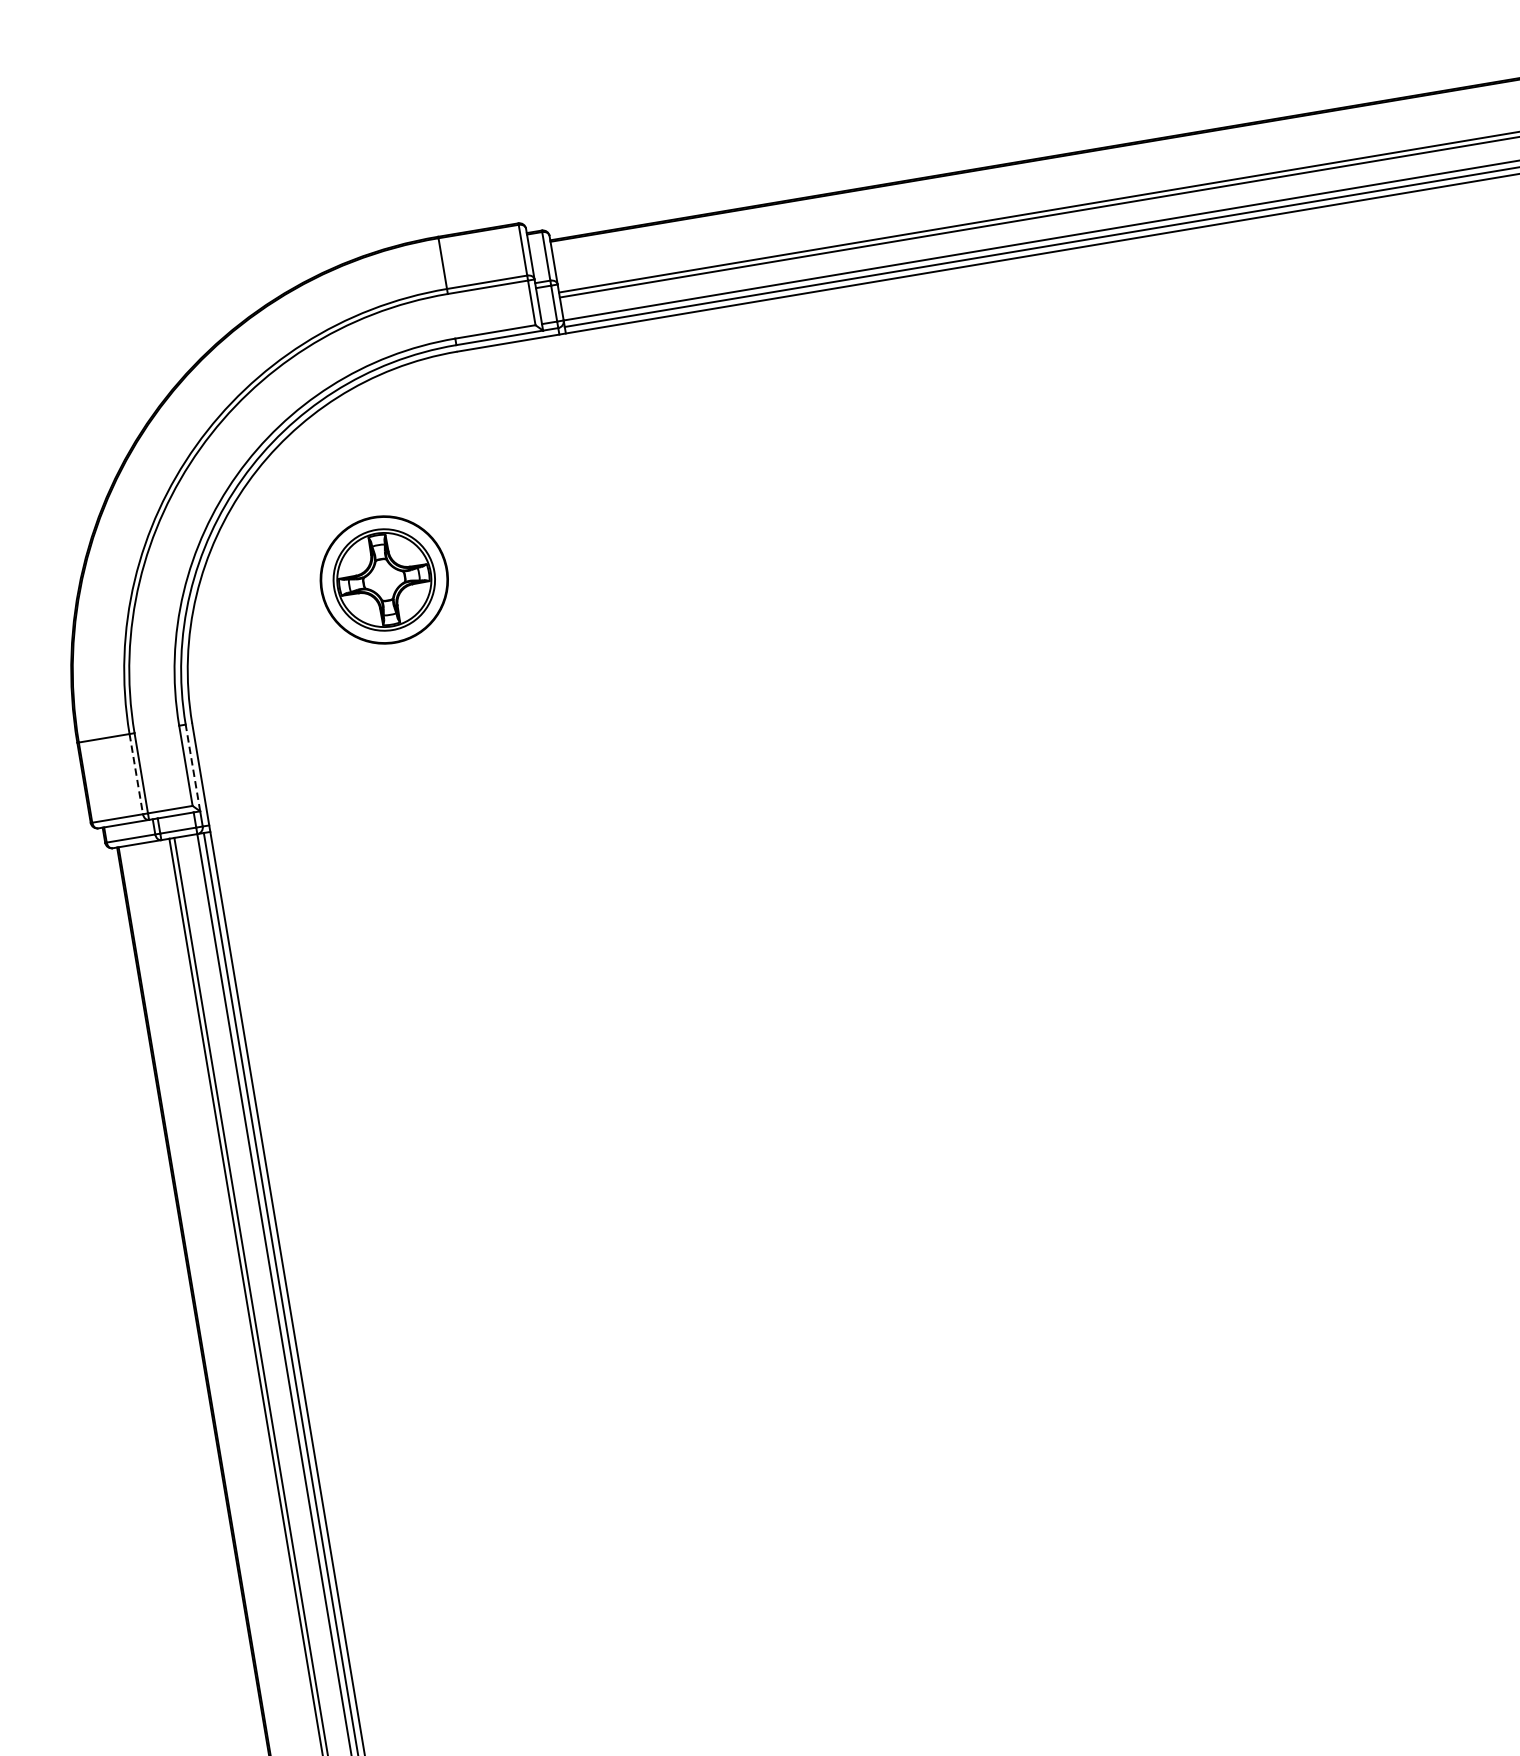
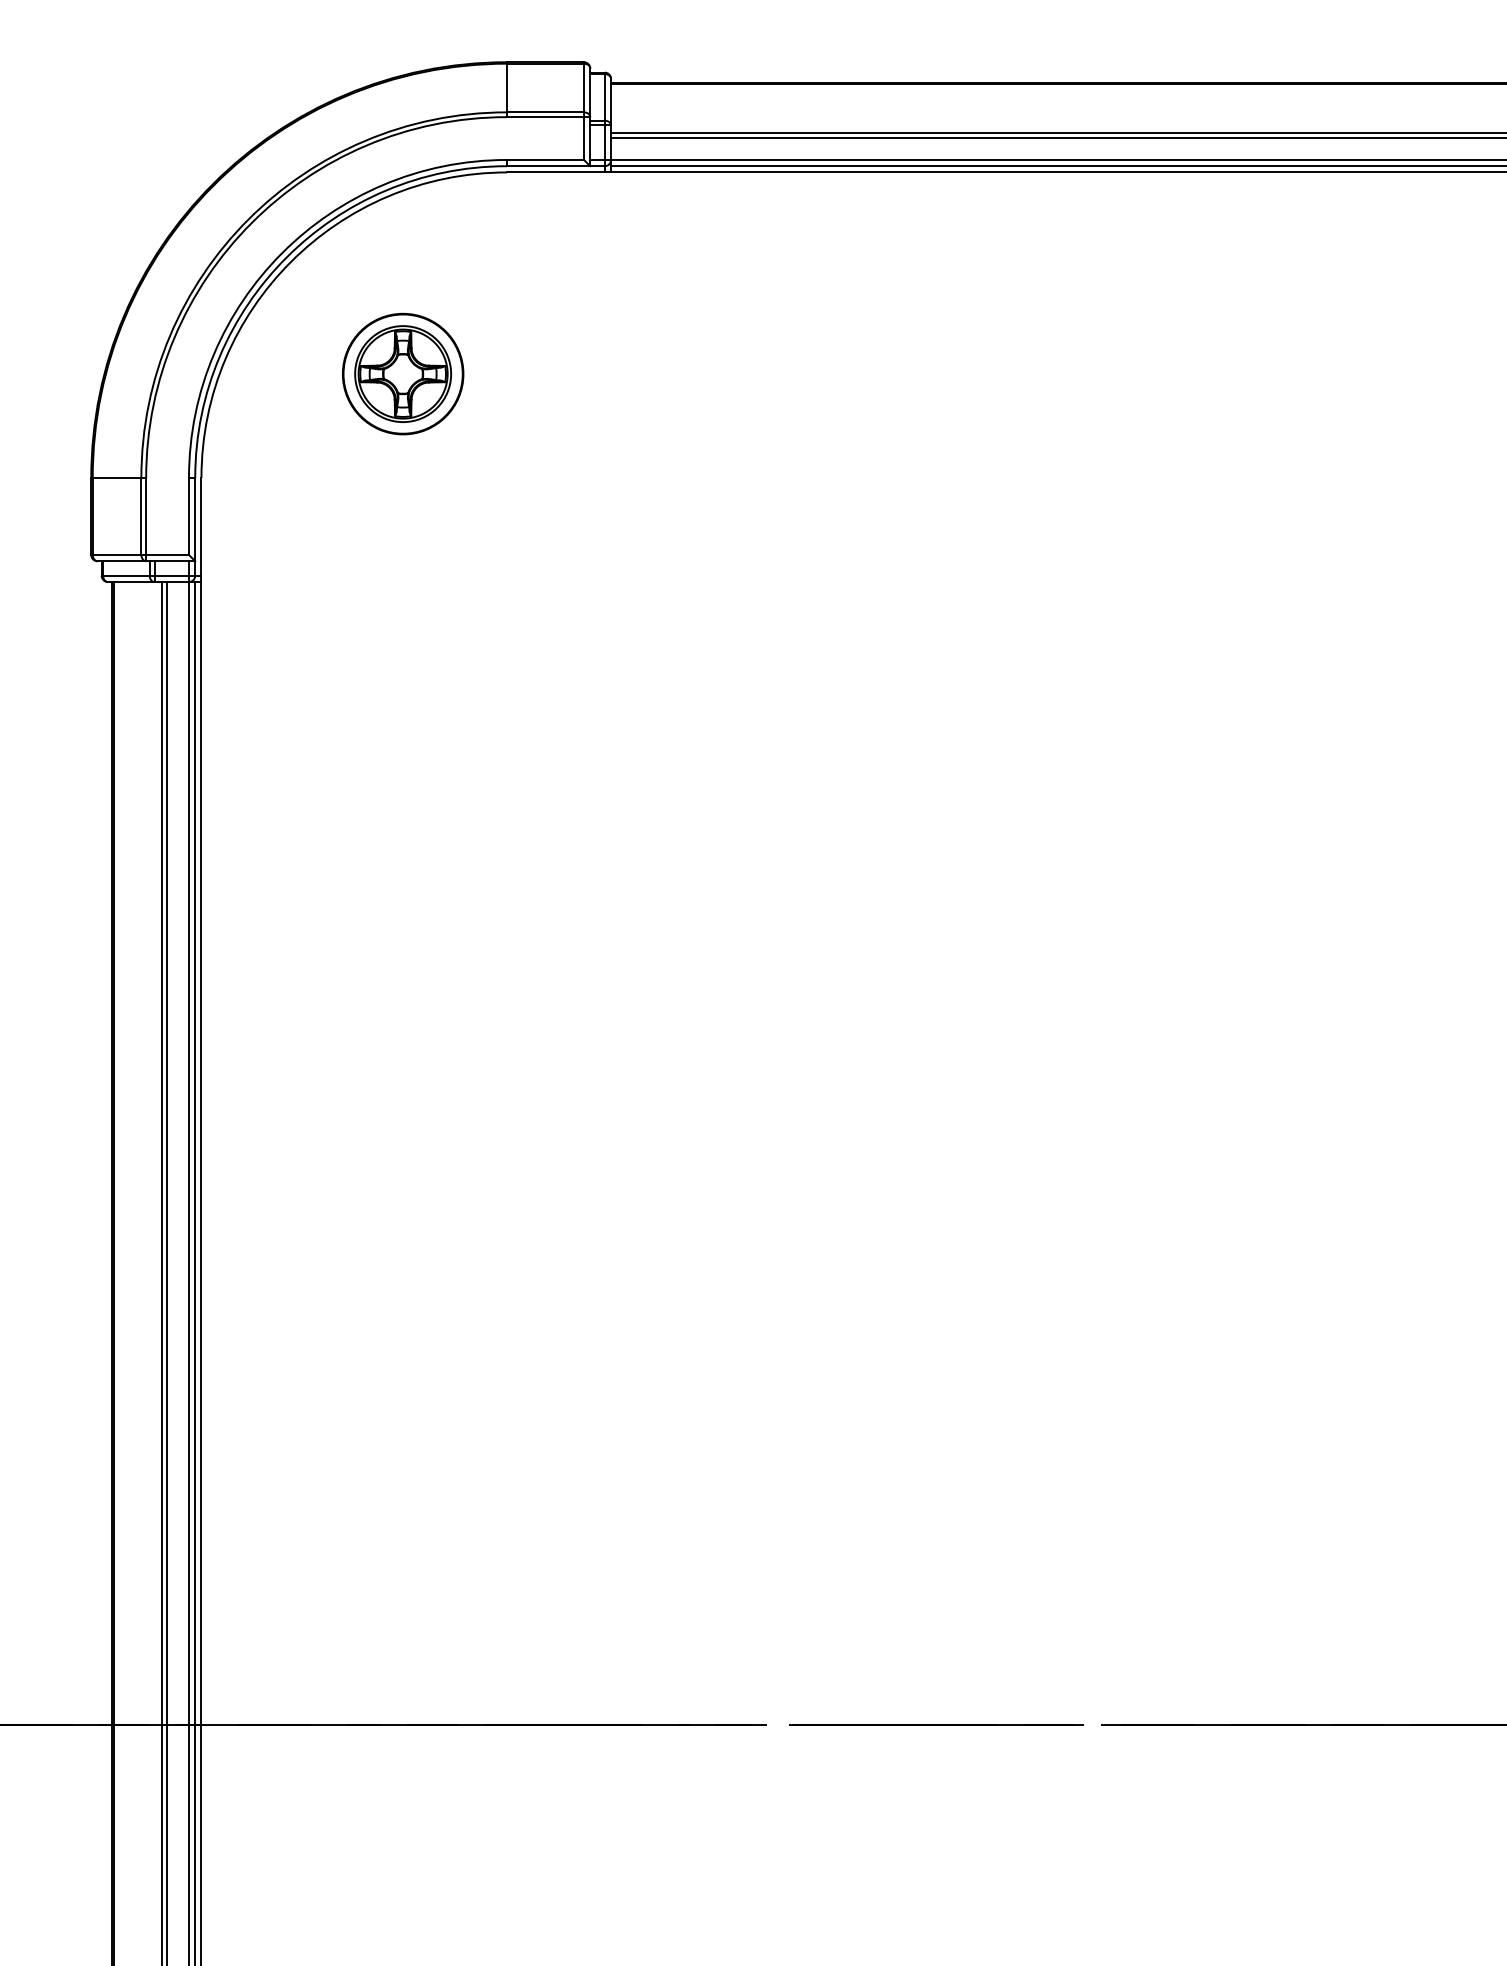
line: (193, 767) -> (195, 519), dashed -> solid
line: (136, 775) -> (141, 517), dashed -> solid

